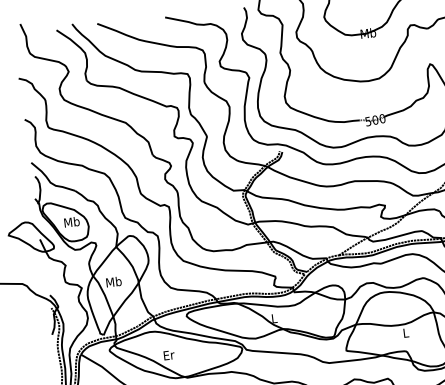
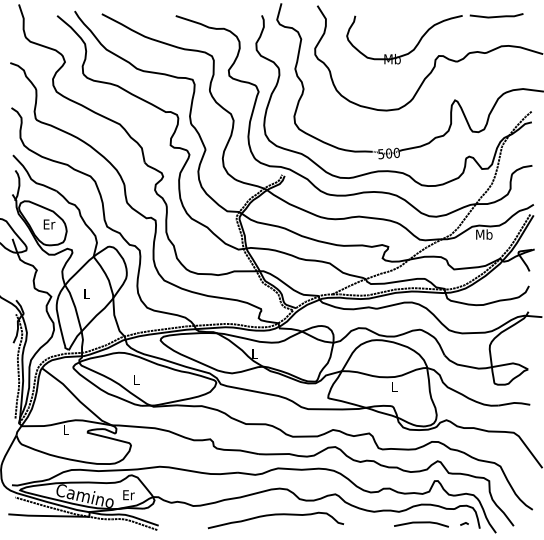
text: (72, 222) -> (49, 224), Mb -> Er
text: (113, 282) -> (86, 294), Mb -> L
text: (168, 355) -> (136, 380), Er -> L

